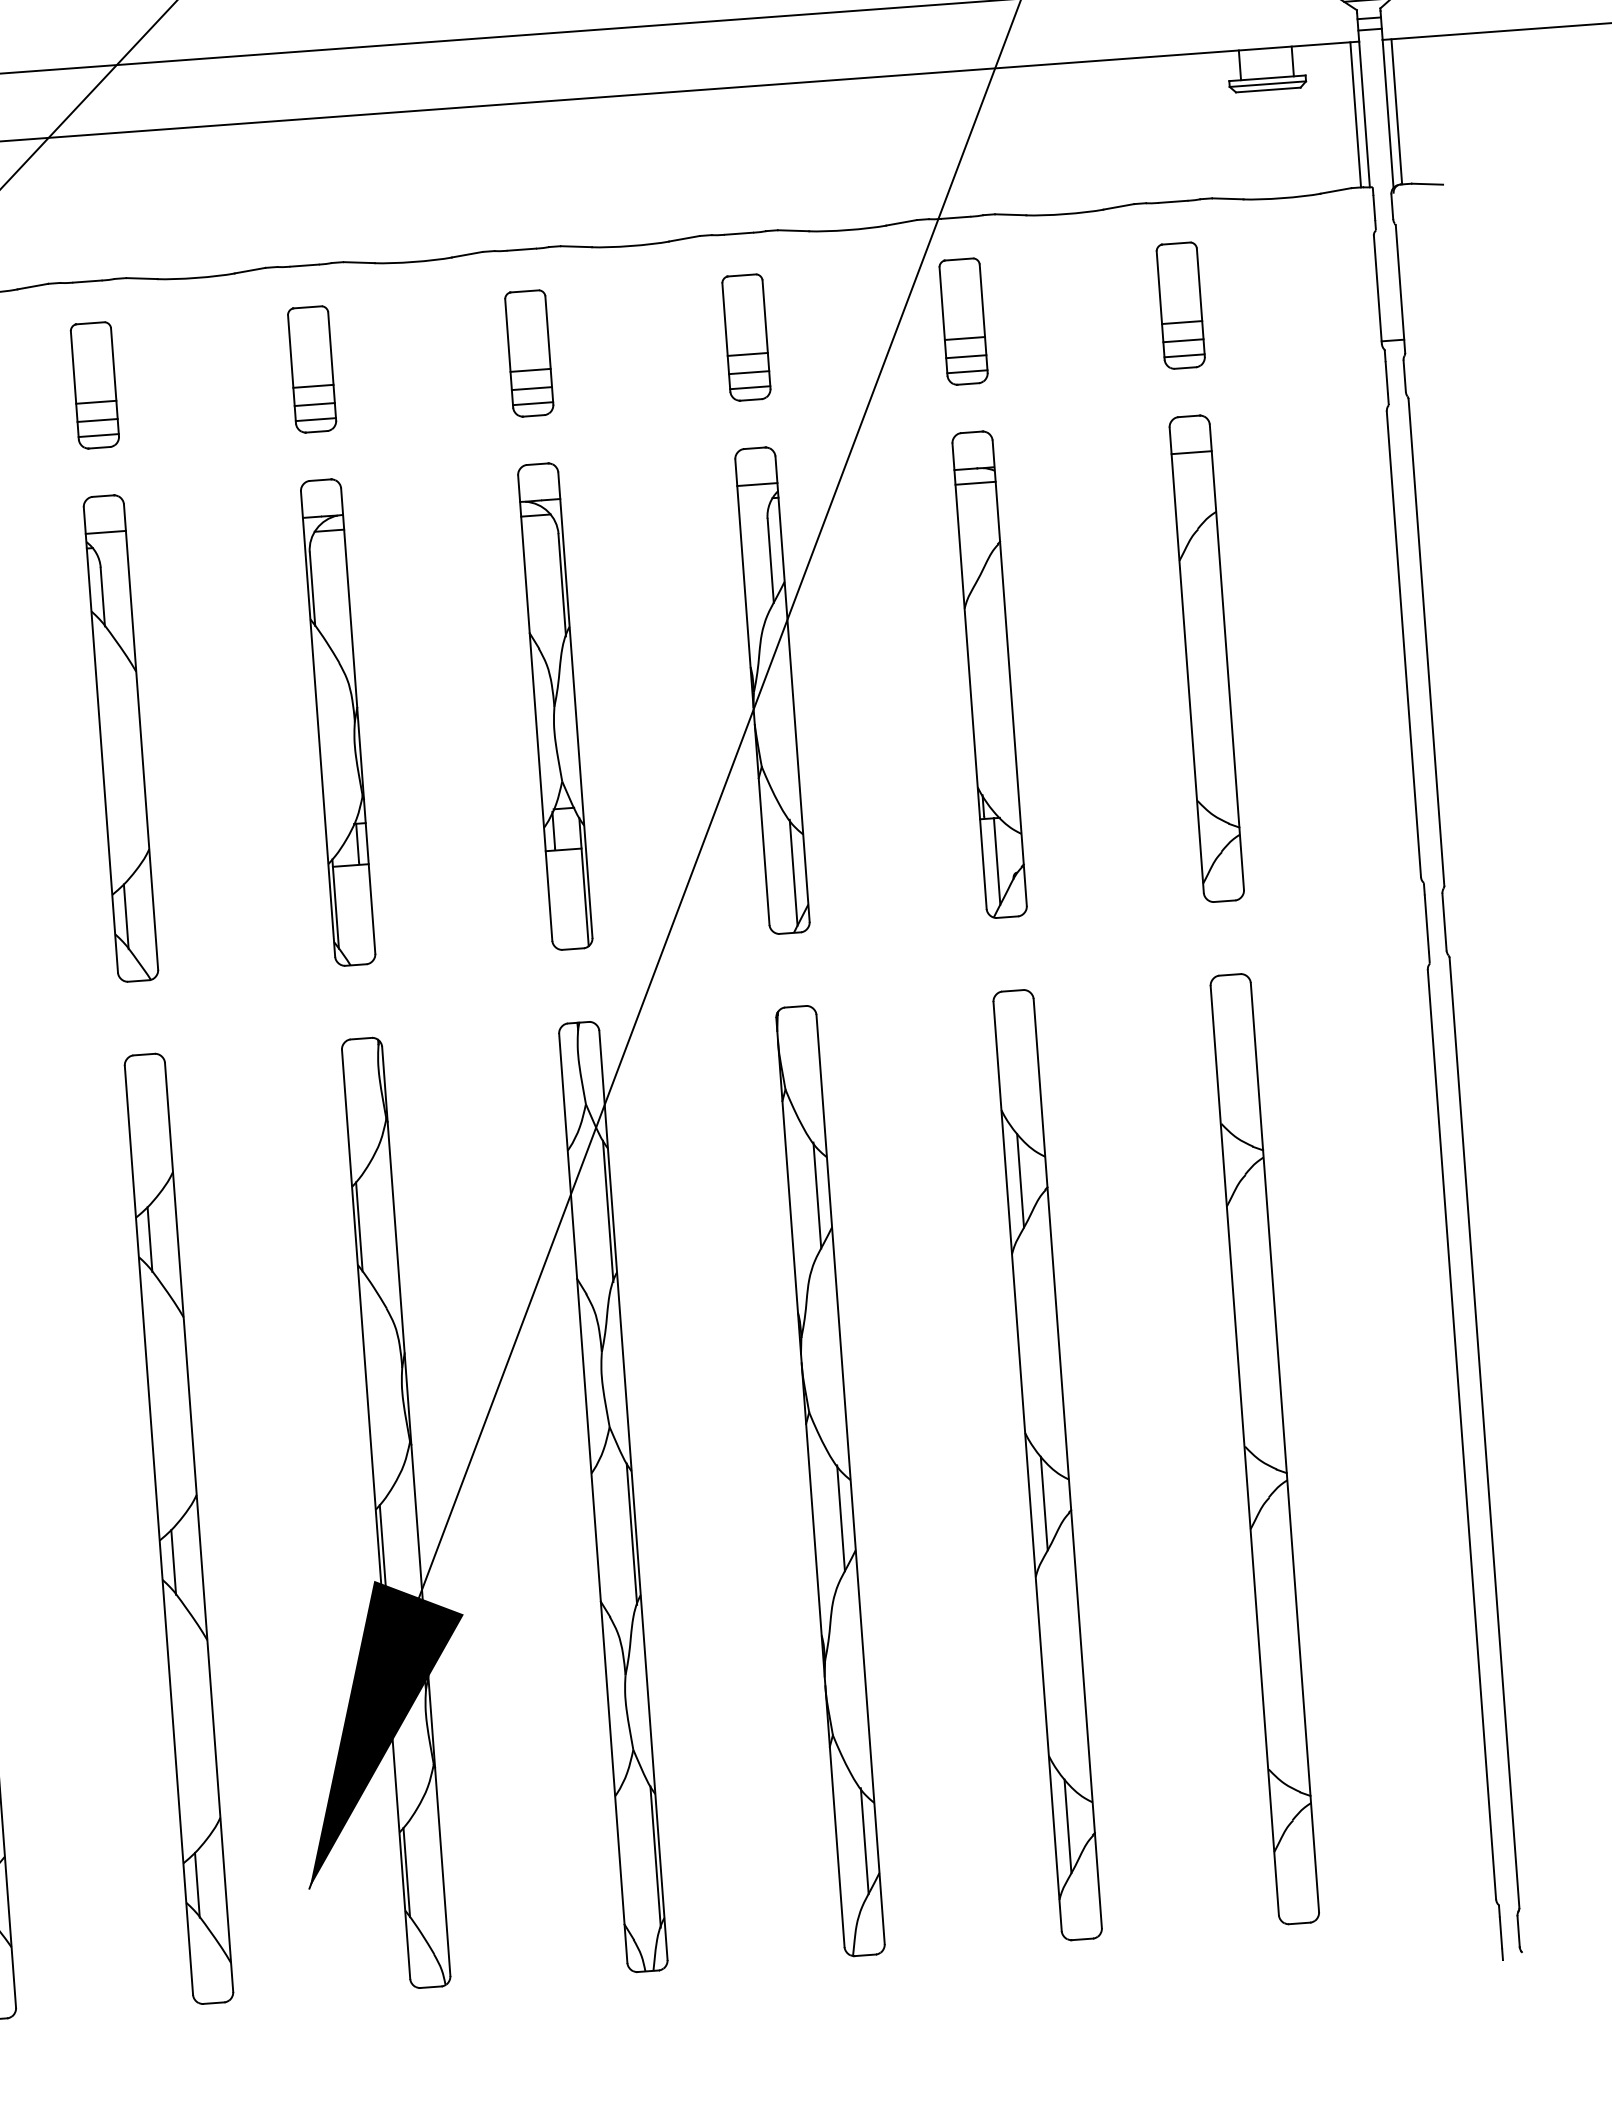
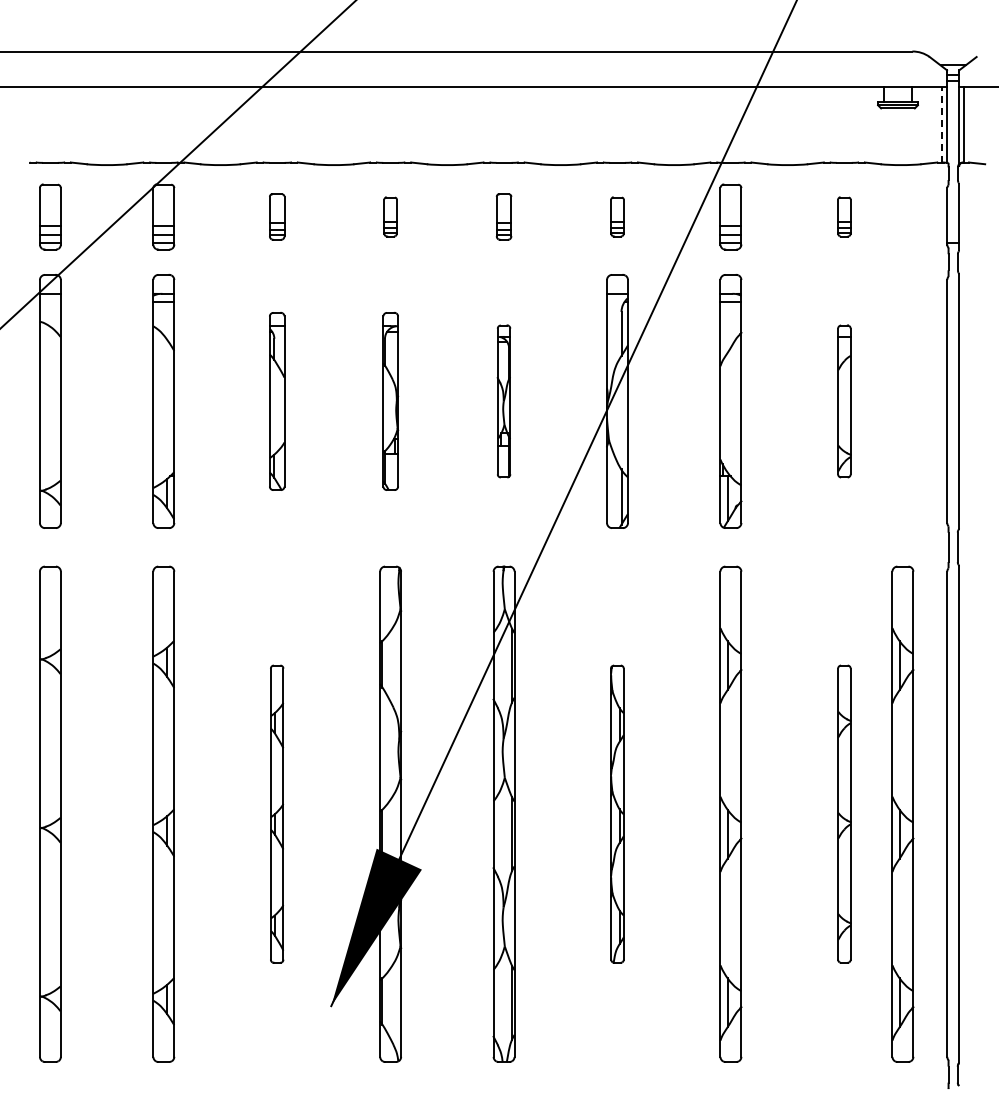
line: (1355, 114) -> (942, 124), solid -> dashed
part: (1181, 304) -> (844, 216), size x0.6
part: (746, 336) -> (617, 216), size x0.6
part: (528, 352) -> (503, 216), size x0.7
part: (311, 368) -> (390, 216), size x0.6
part: (93, 384) -> (276, 216), size x0.7
part: (1207, 658) -> (844, 401), size x0.6
part: (554, 706) -> (503, 401), size x0.6
part: (337, 722) -> (390, 401), size x0.7
part: (119, 738) -> (276, 401), size x0.7
part: (1376, 1439) -> (902, 813), added
part: (1265, 1447) -> (844, 813), size x0.6
part: (830, 1479) -> (617, 813), size x0.6
part: (177, 1527) -> (276, 813), size x0.6

